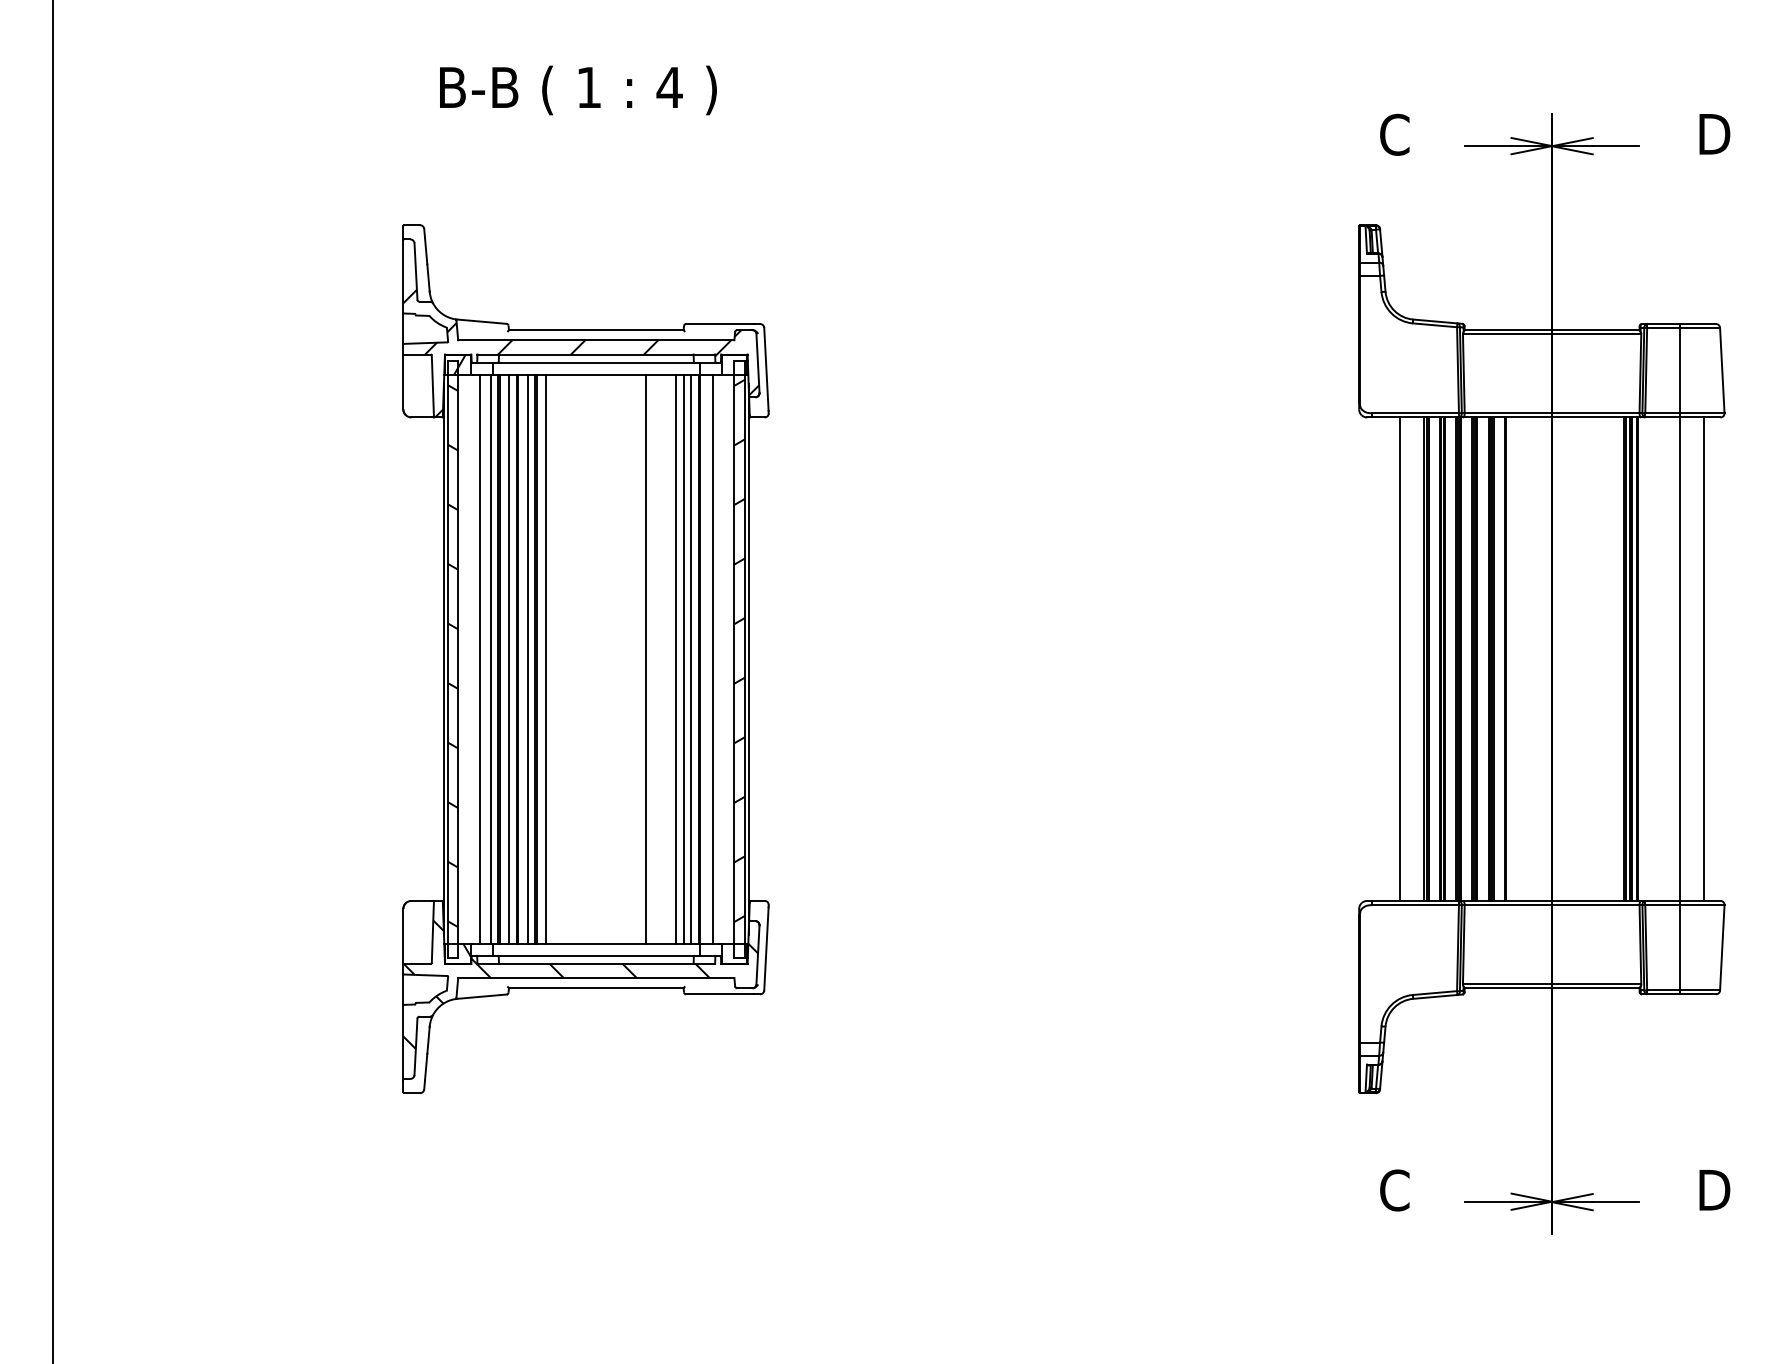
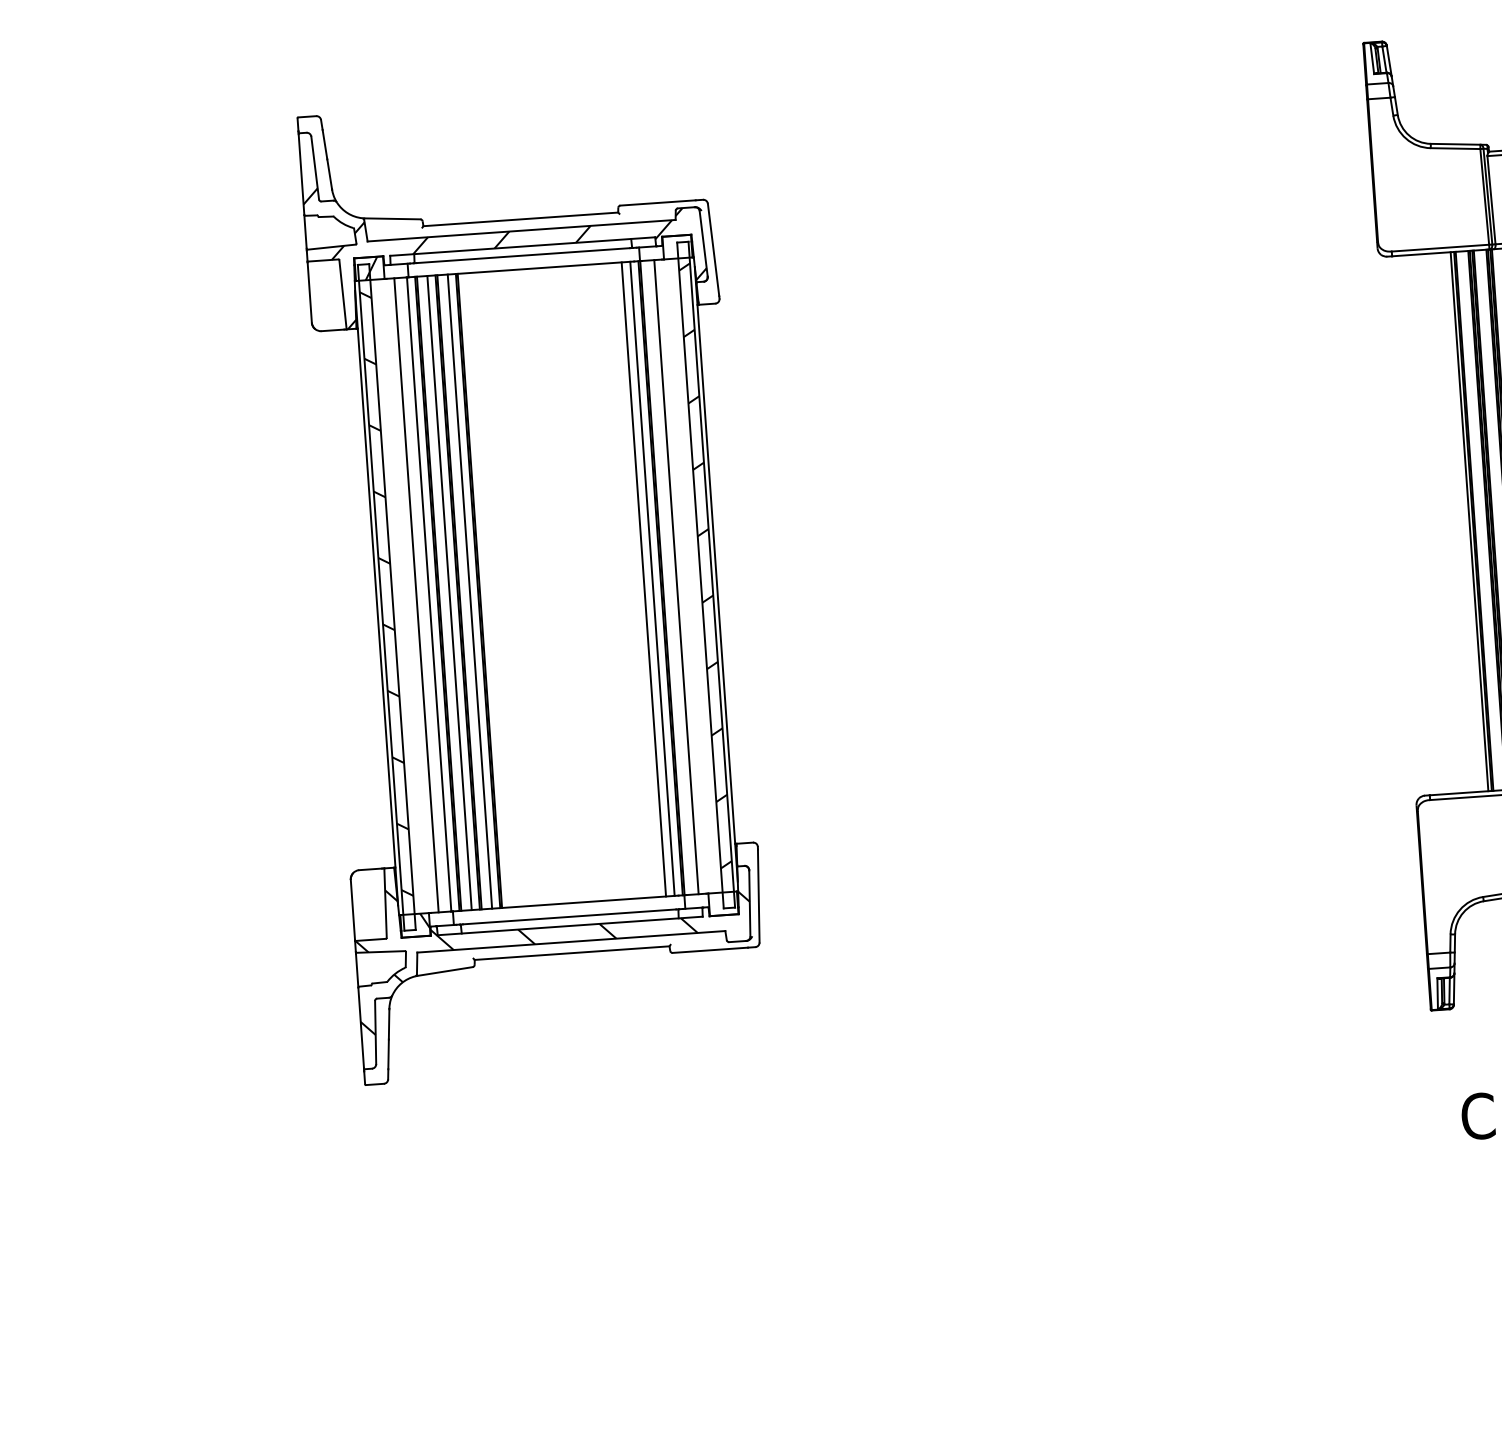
line: (545, 658) -> (489, 589), removed
line: (645, 658) -> (601, 581), removed
line: (675, 658) -> (634, 579), removed
line: (1399, 658) -> (1441, 522), removed

